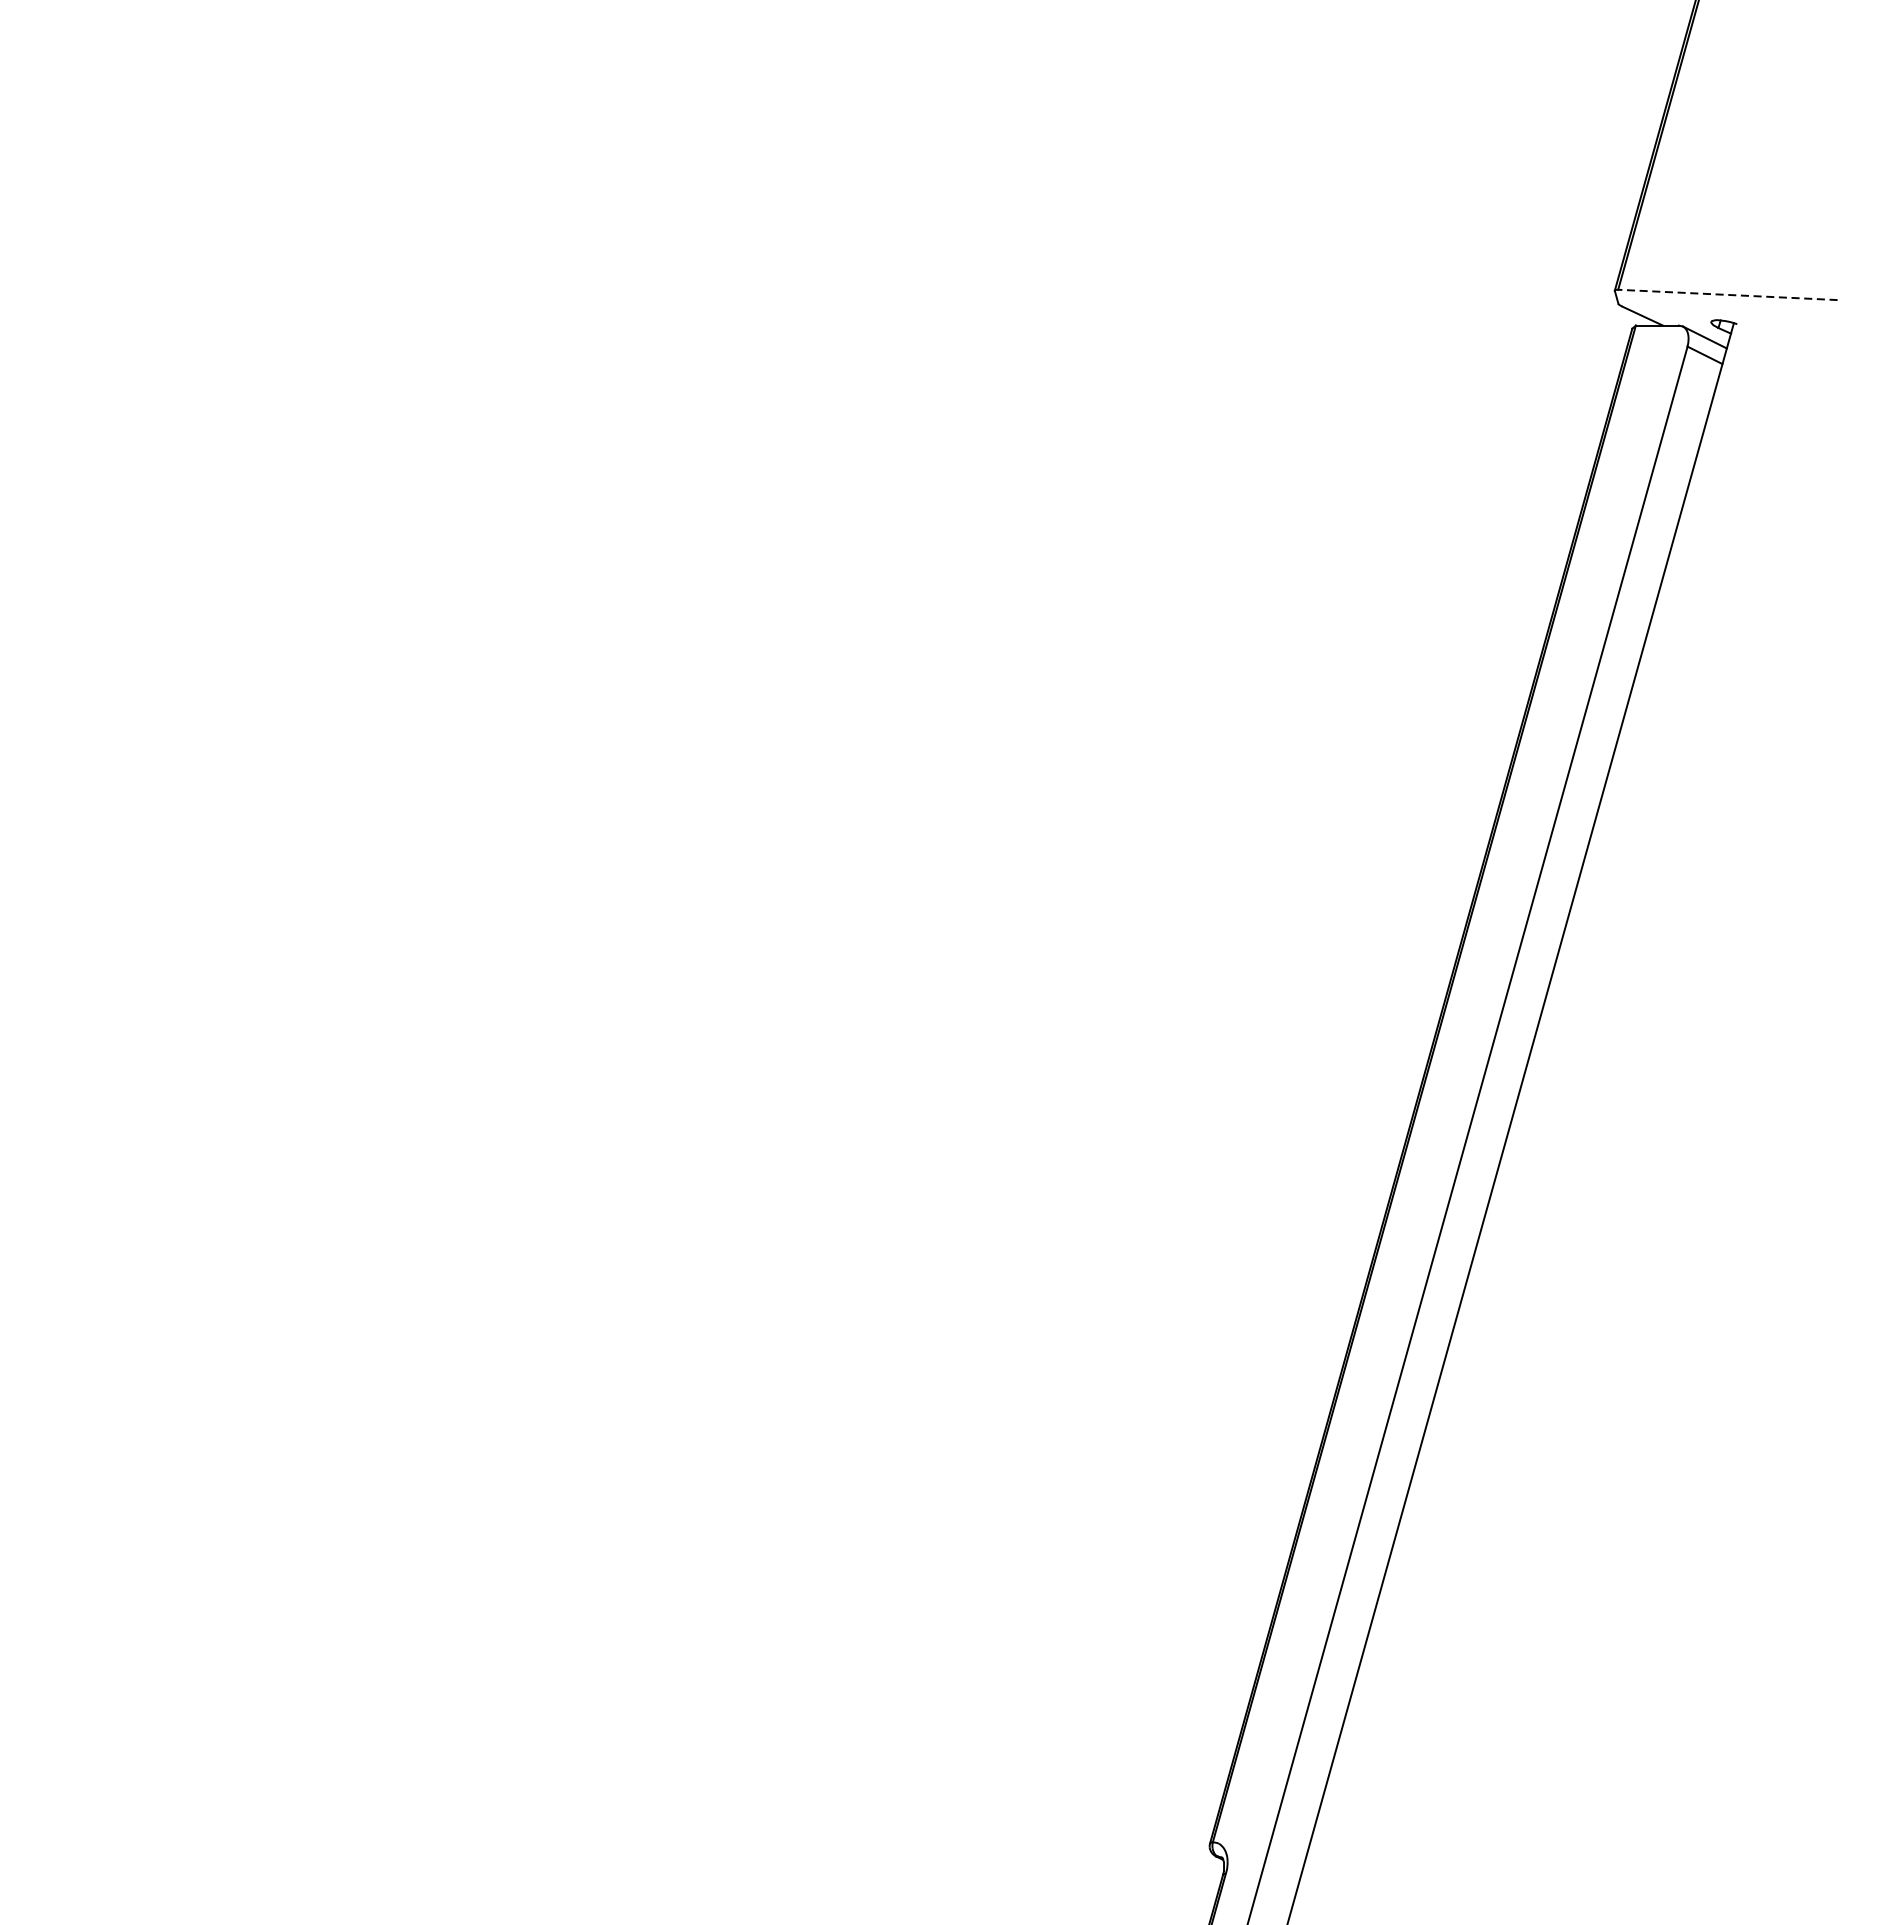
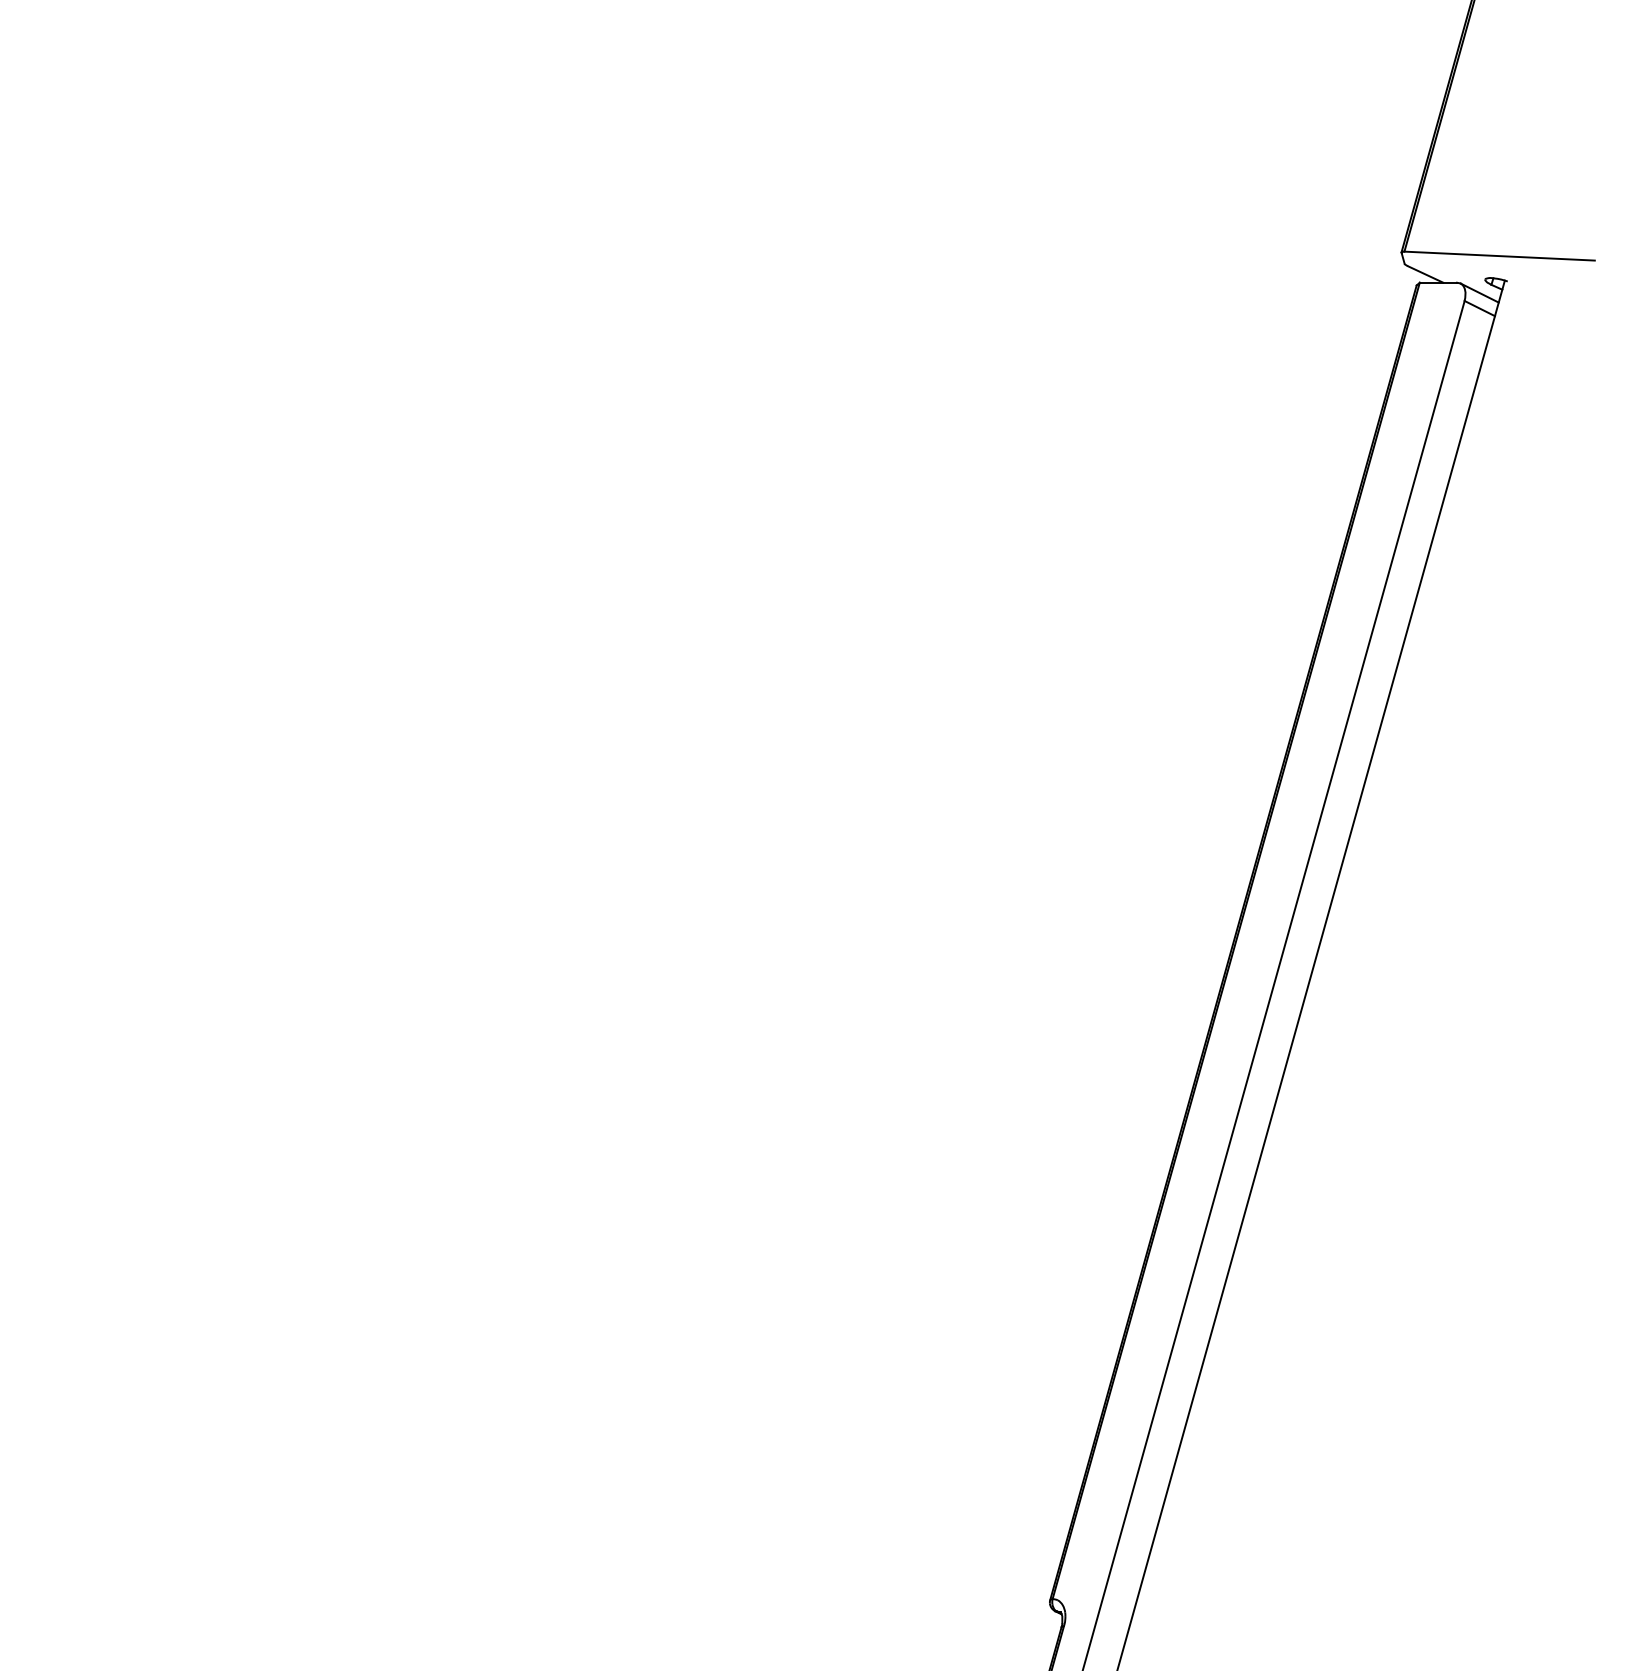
line: (1727, 295) -> (1499, 256), dashed -> solid

